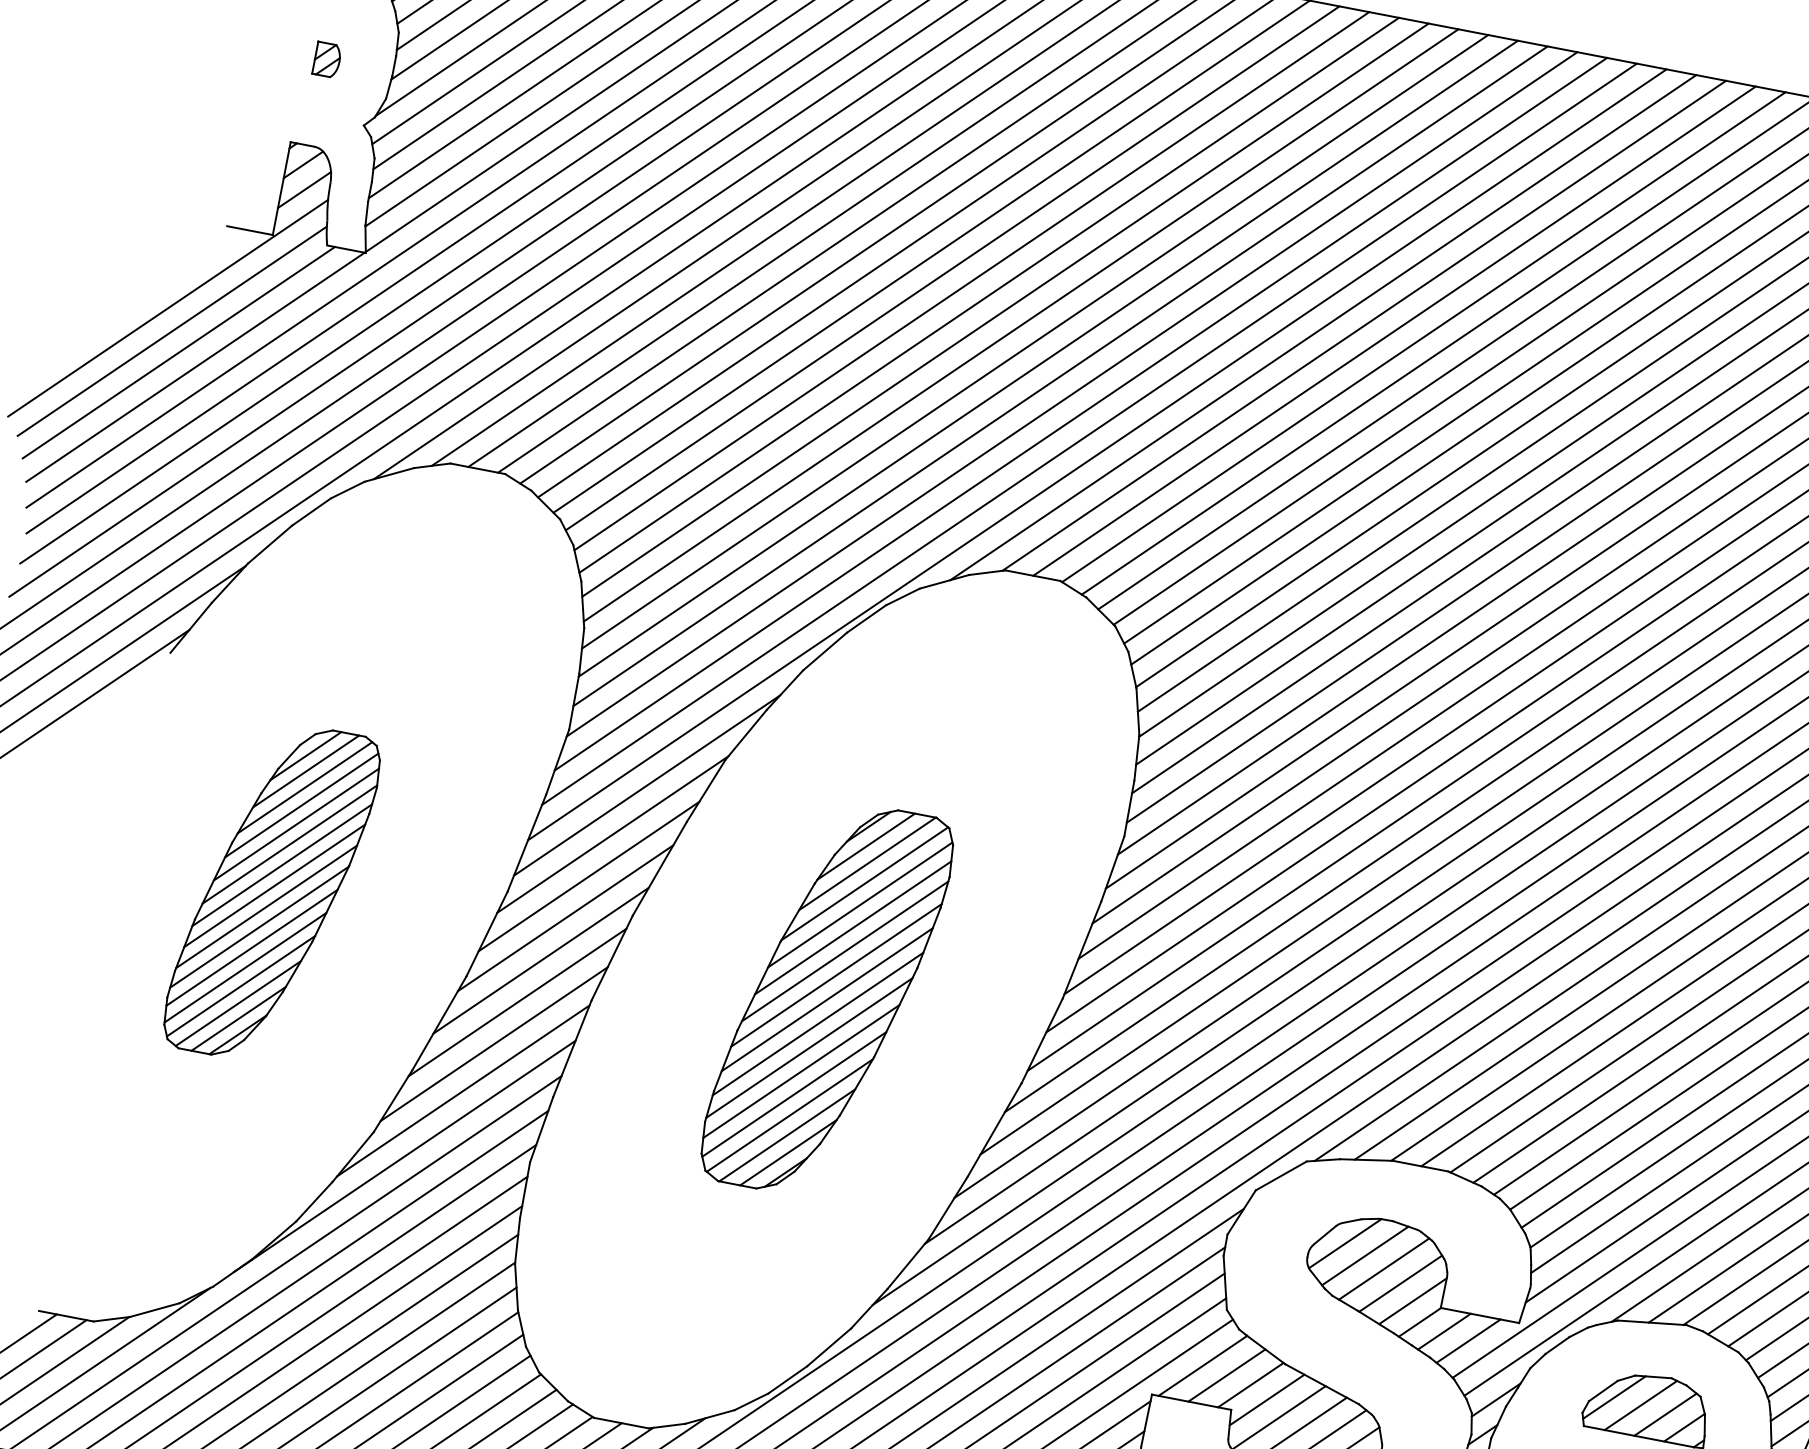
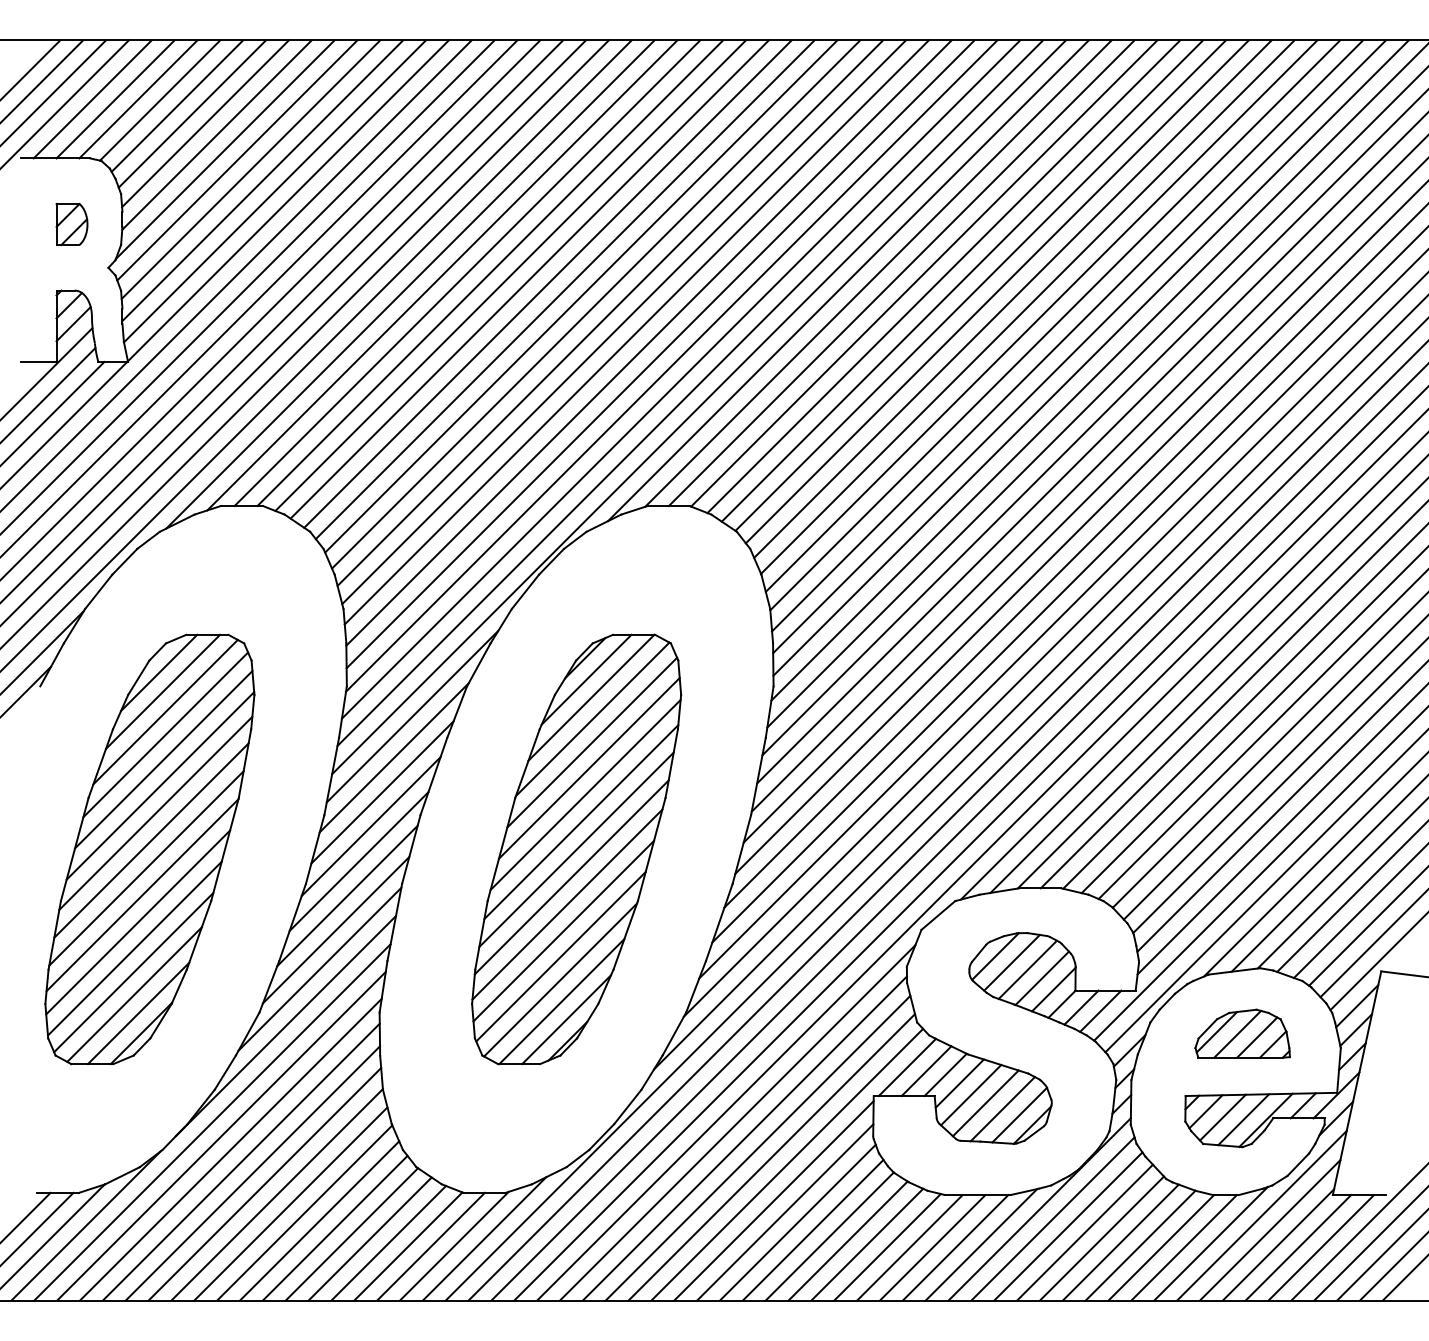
part: (326, 59) -> (71, 224), size x1.67
part: (271, 892) -> (149, 849), size x1.67
part: (827, 999) -> (576, 849), size x1.43

